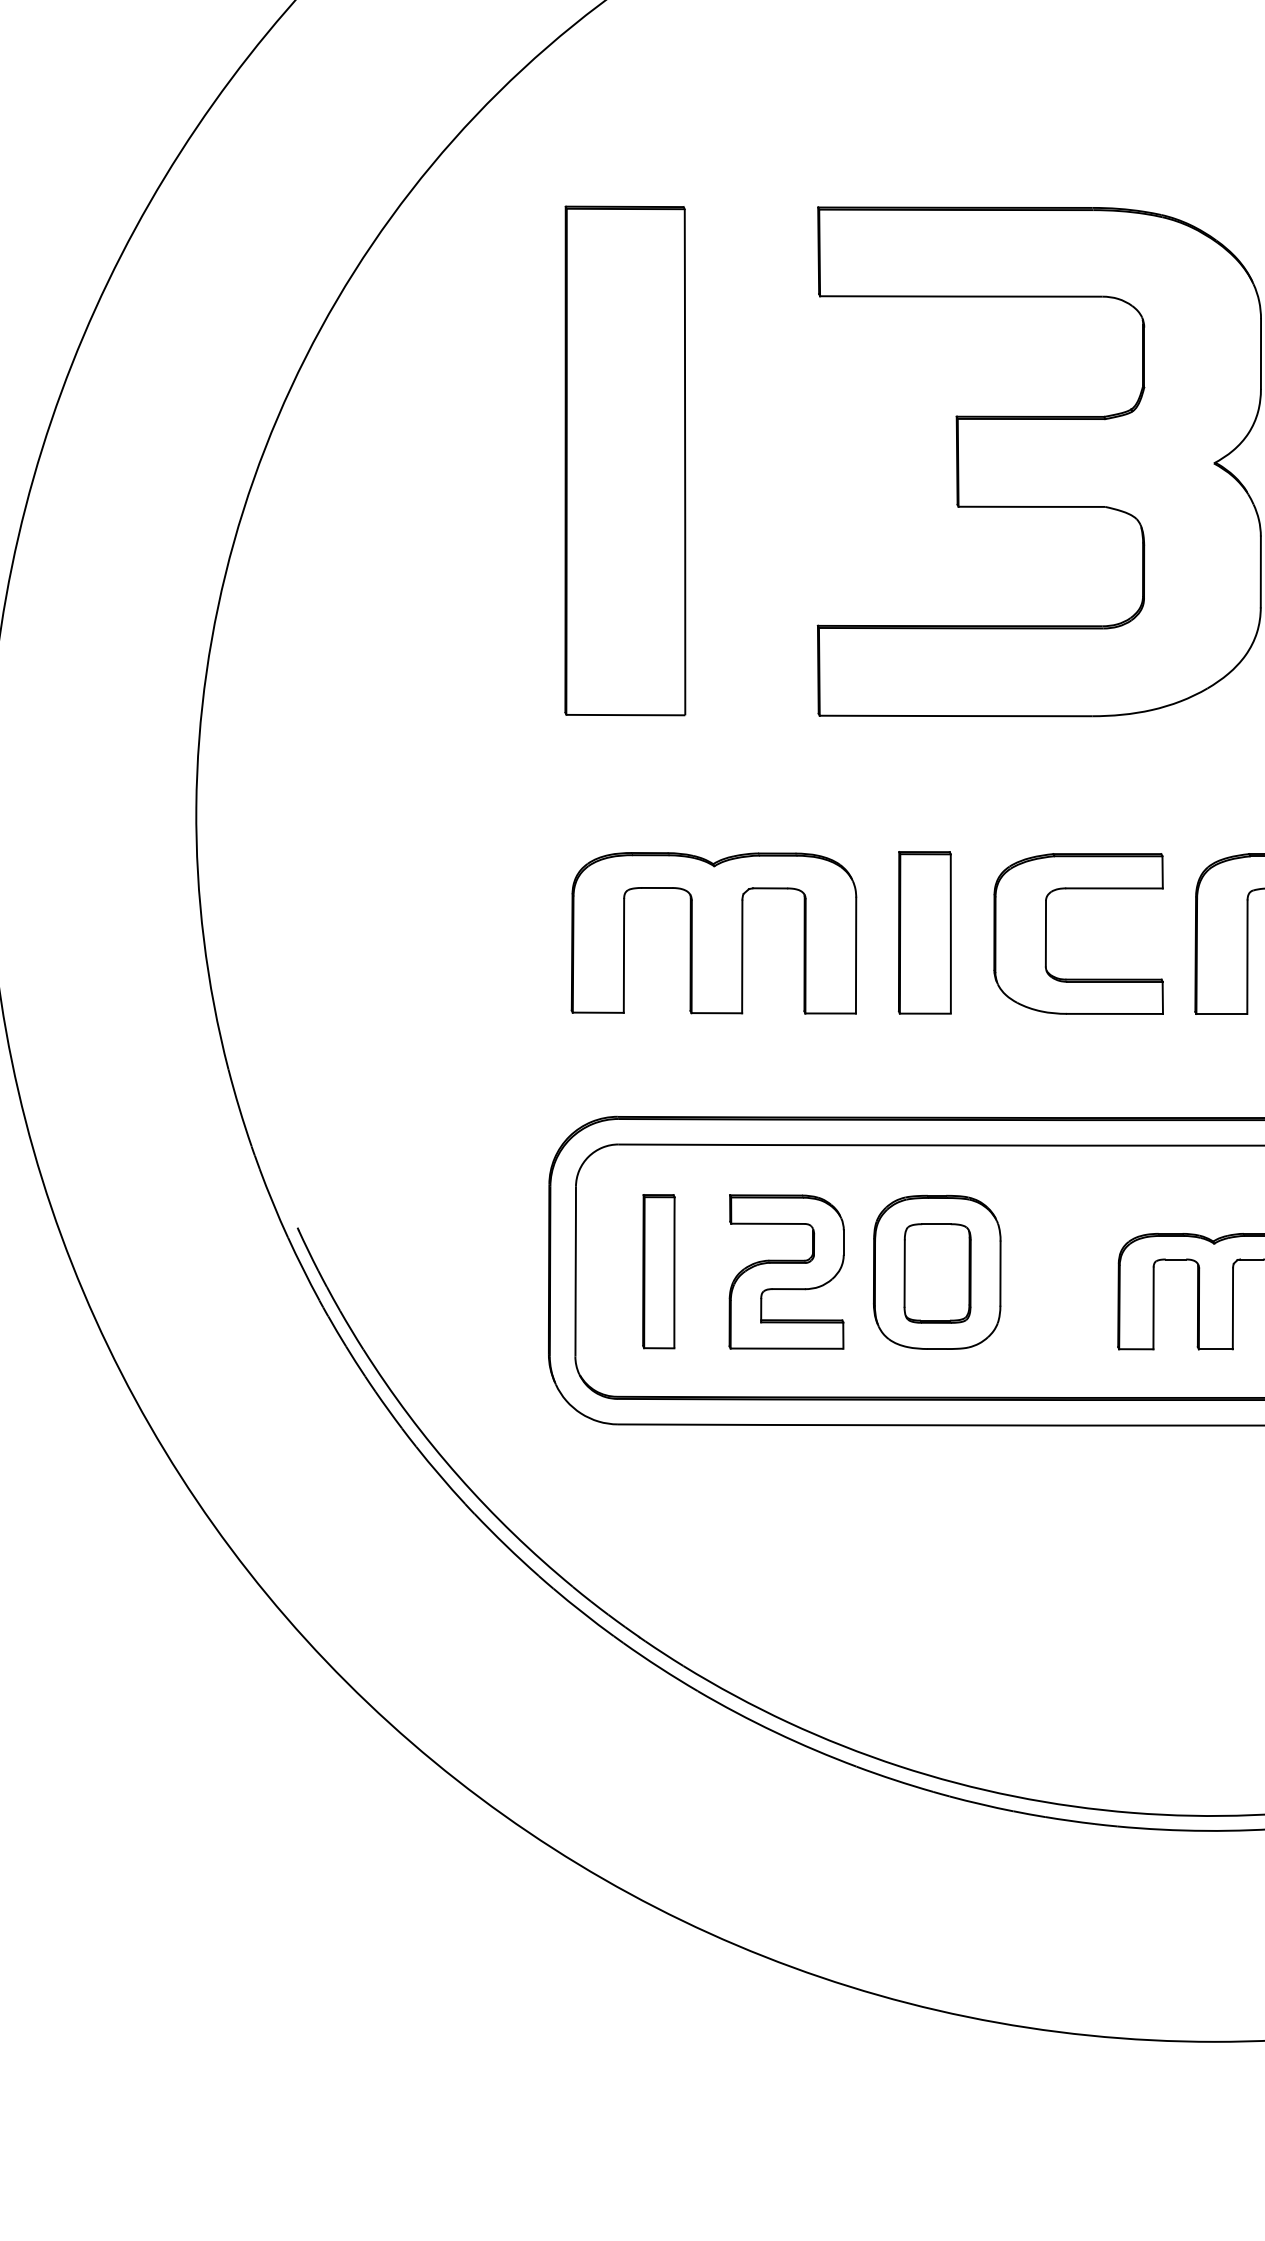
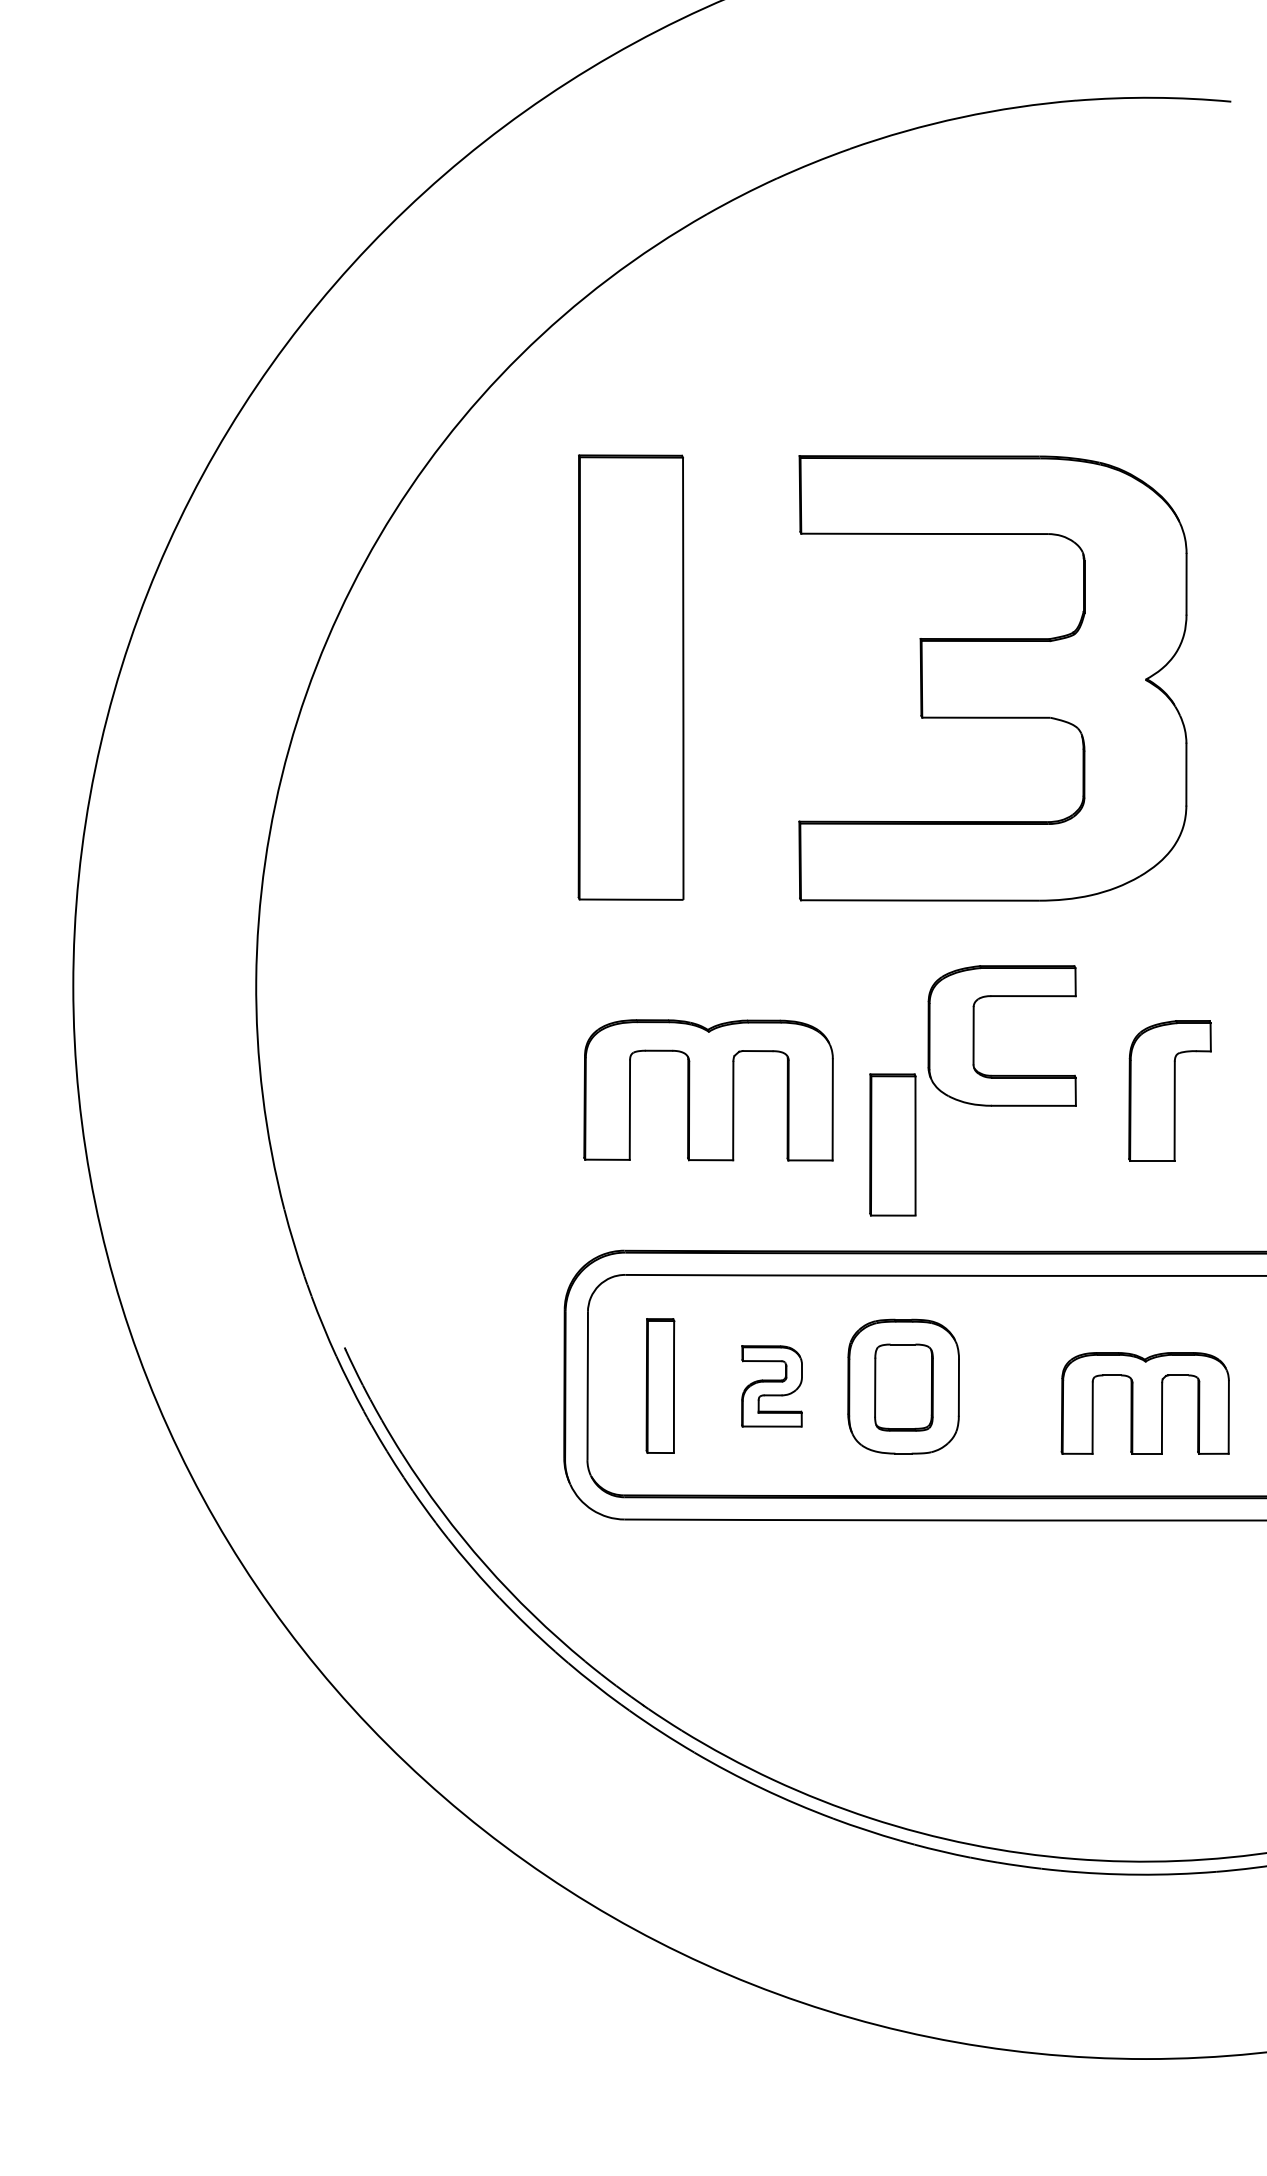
part: (924, 932) -> (892, 1144), moved
part: (1046, 933) -> (974, 1035), moved
part: (786, 1272) -> (771, 1386), size x0.6

